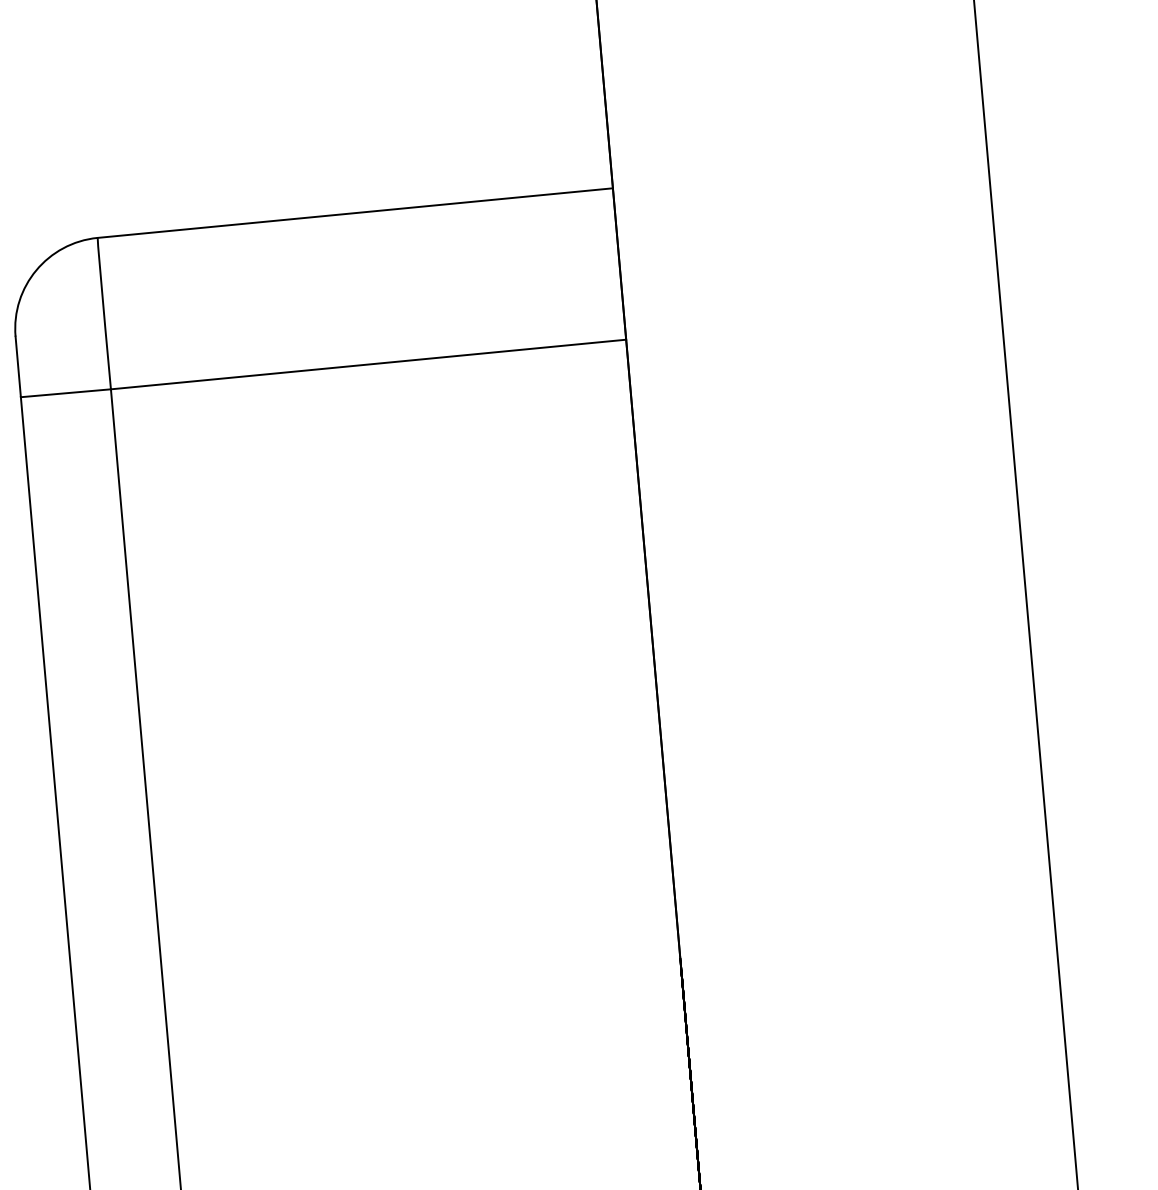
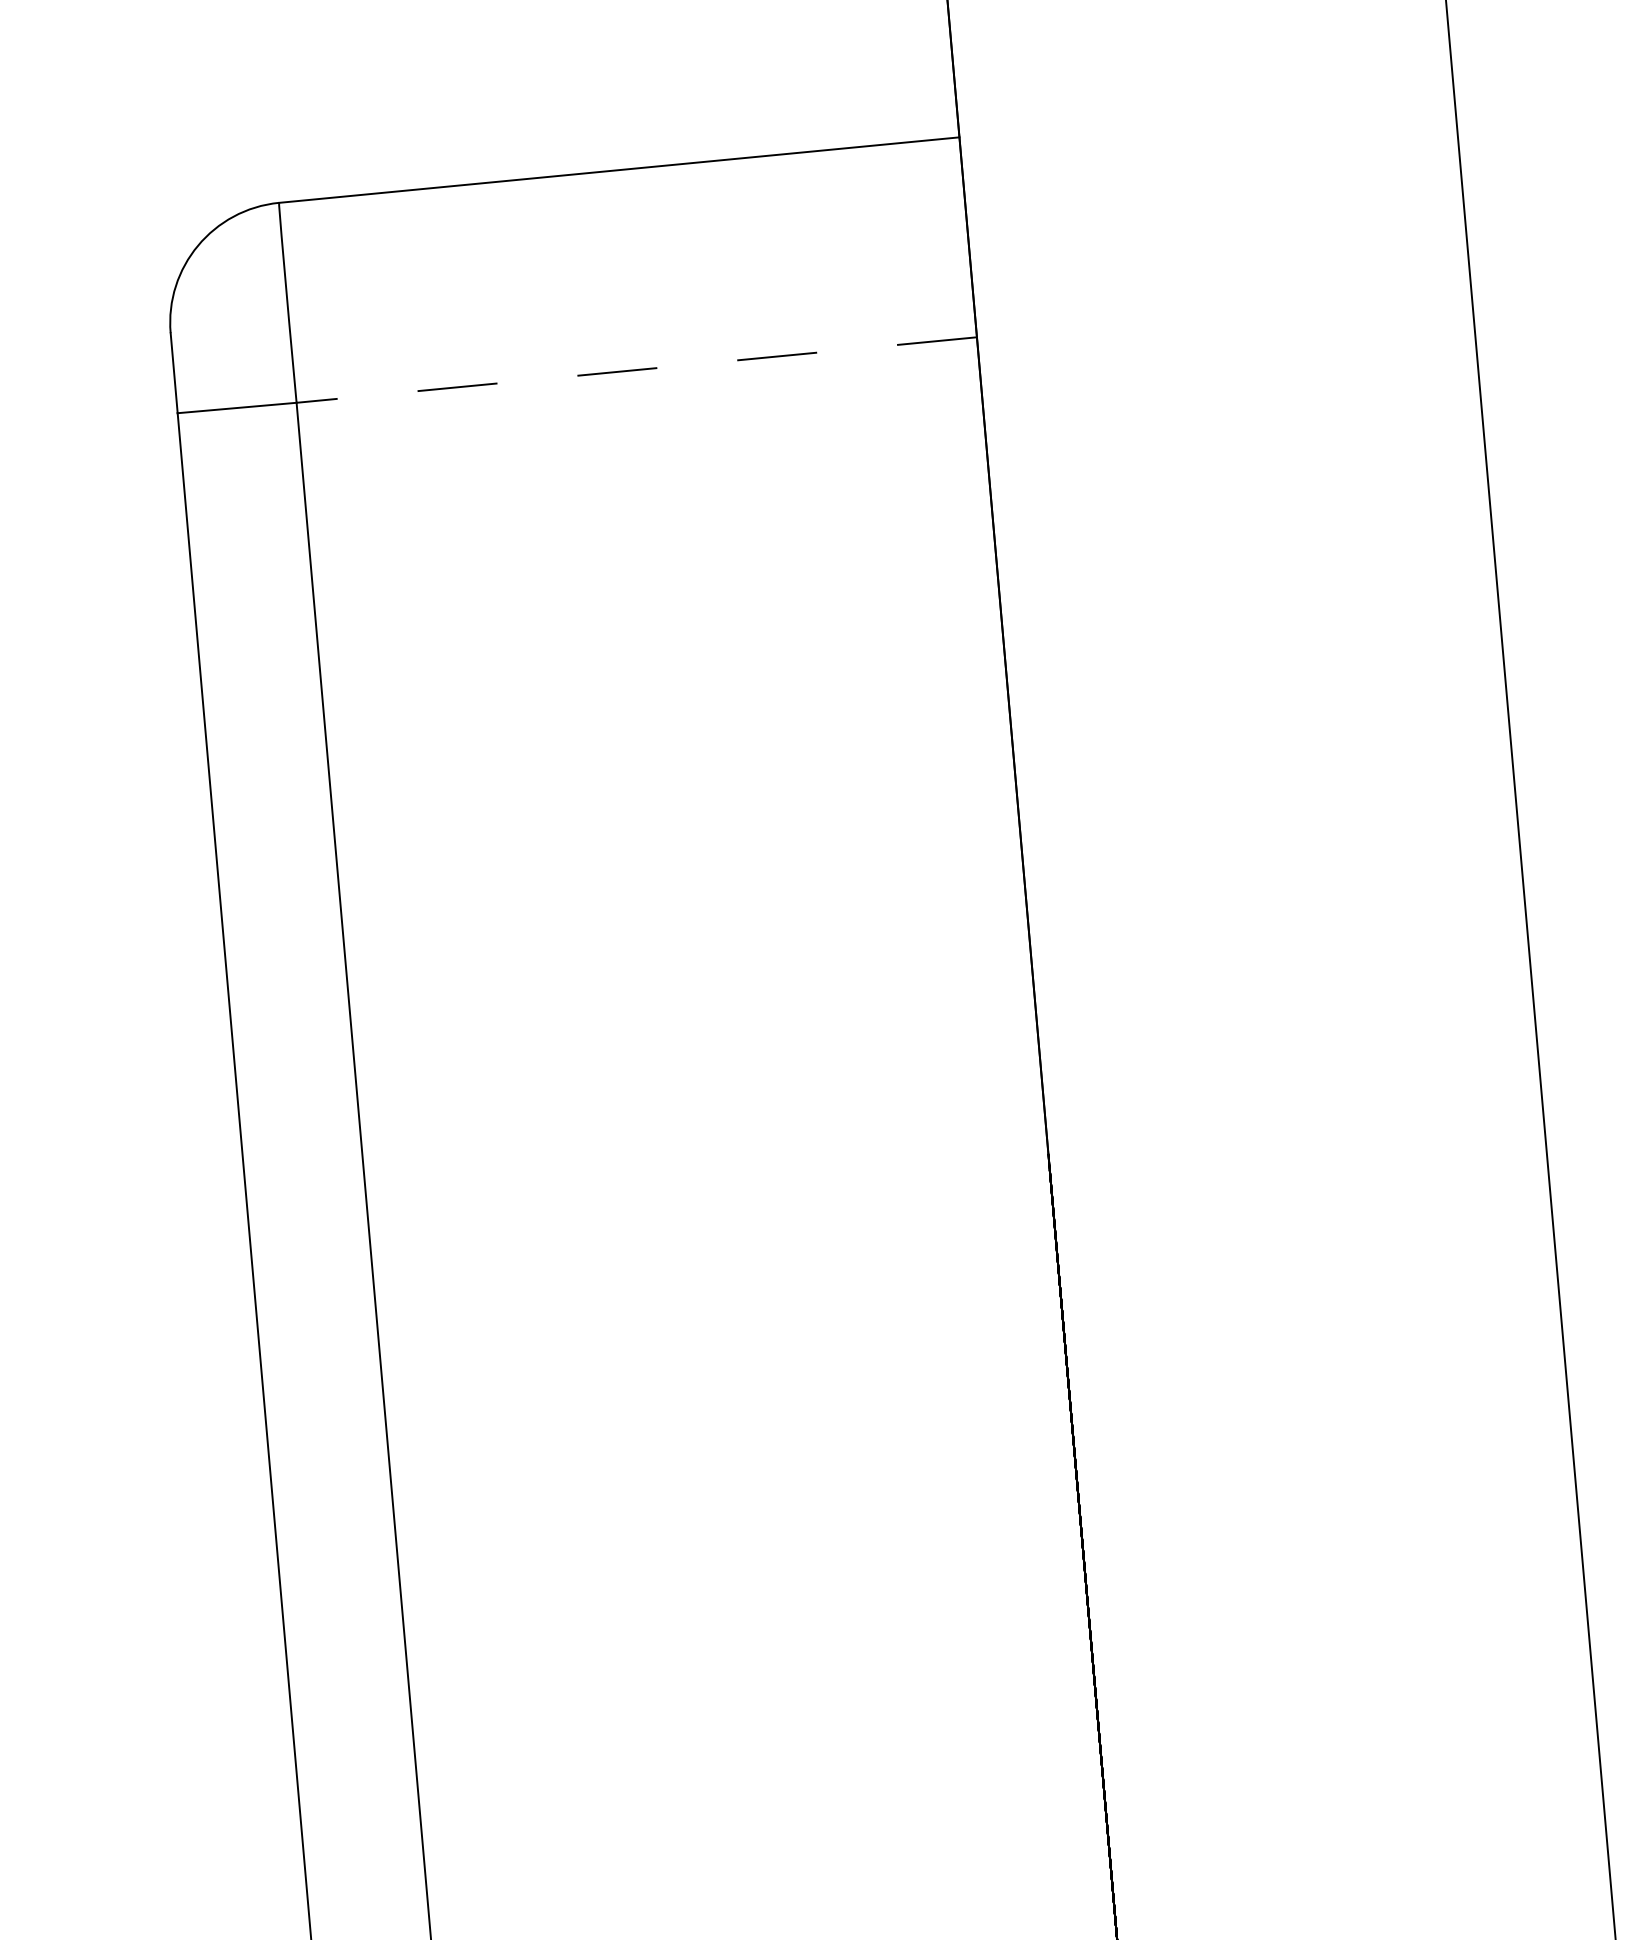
line: (368, 364) -> (636, 370), solid -> dashed

